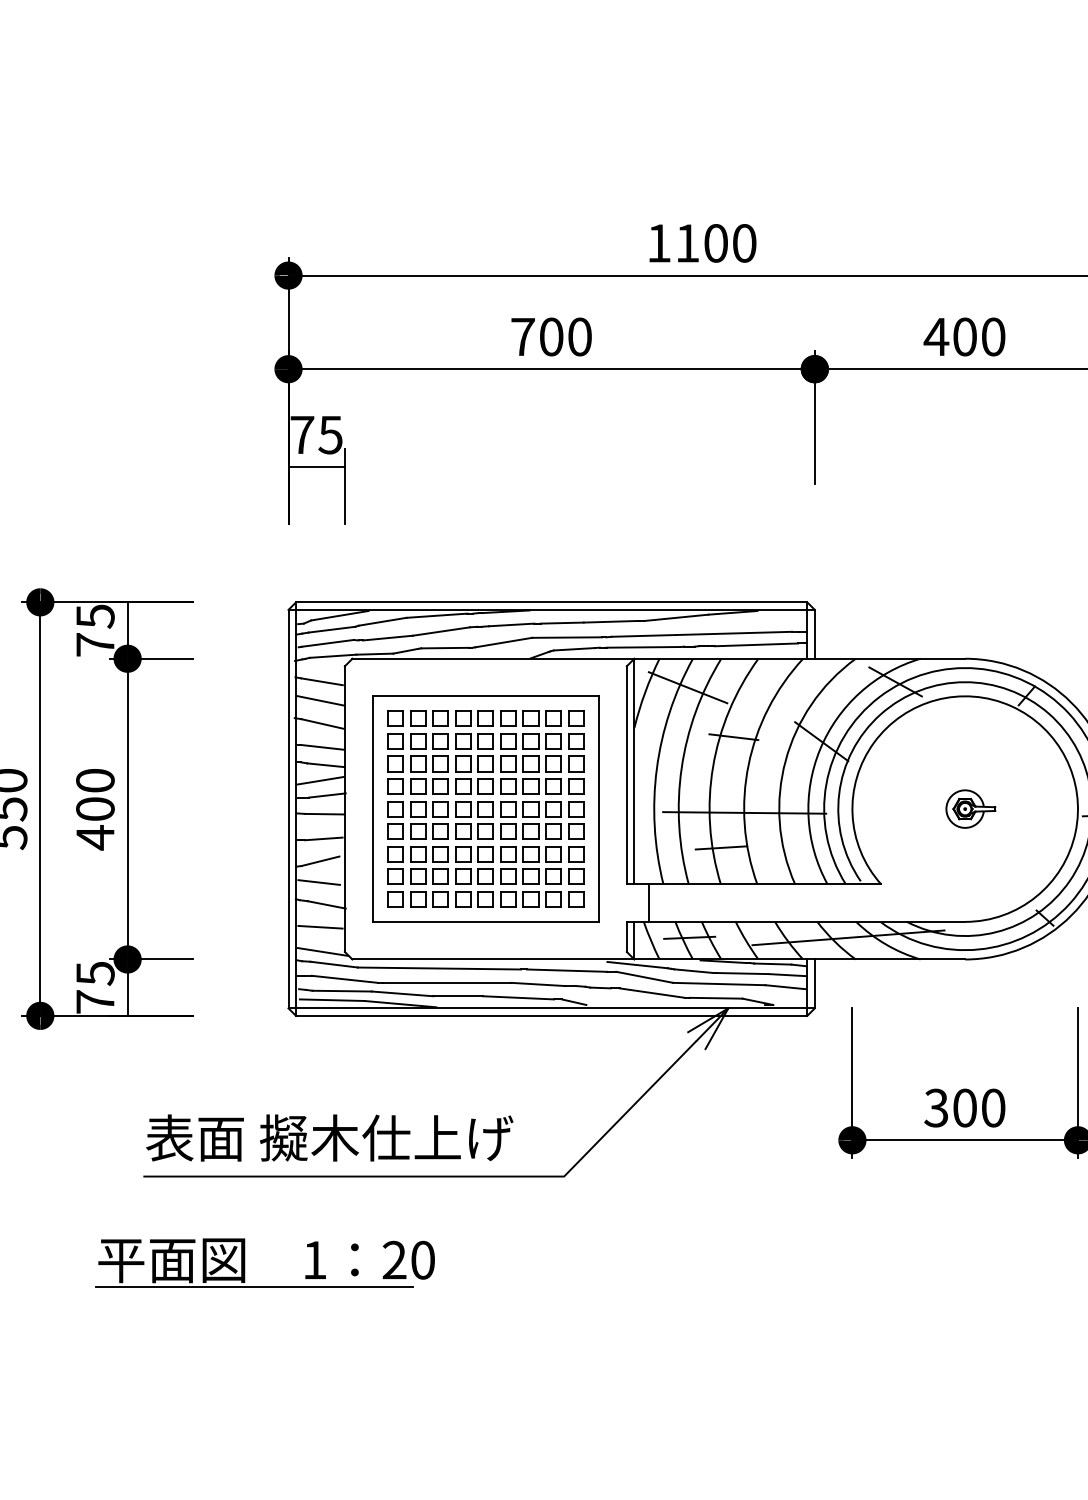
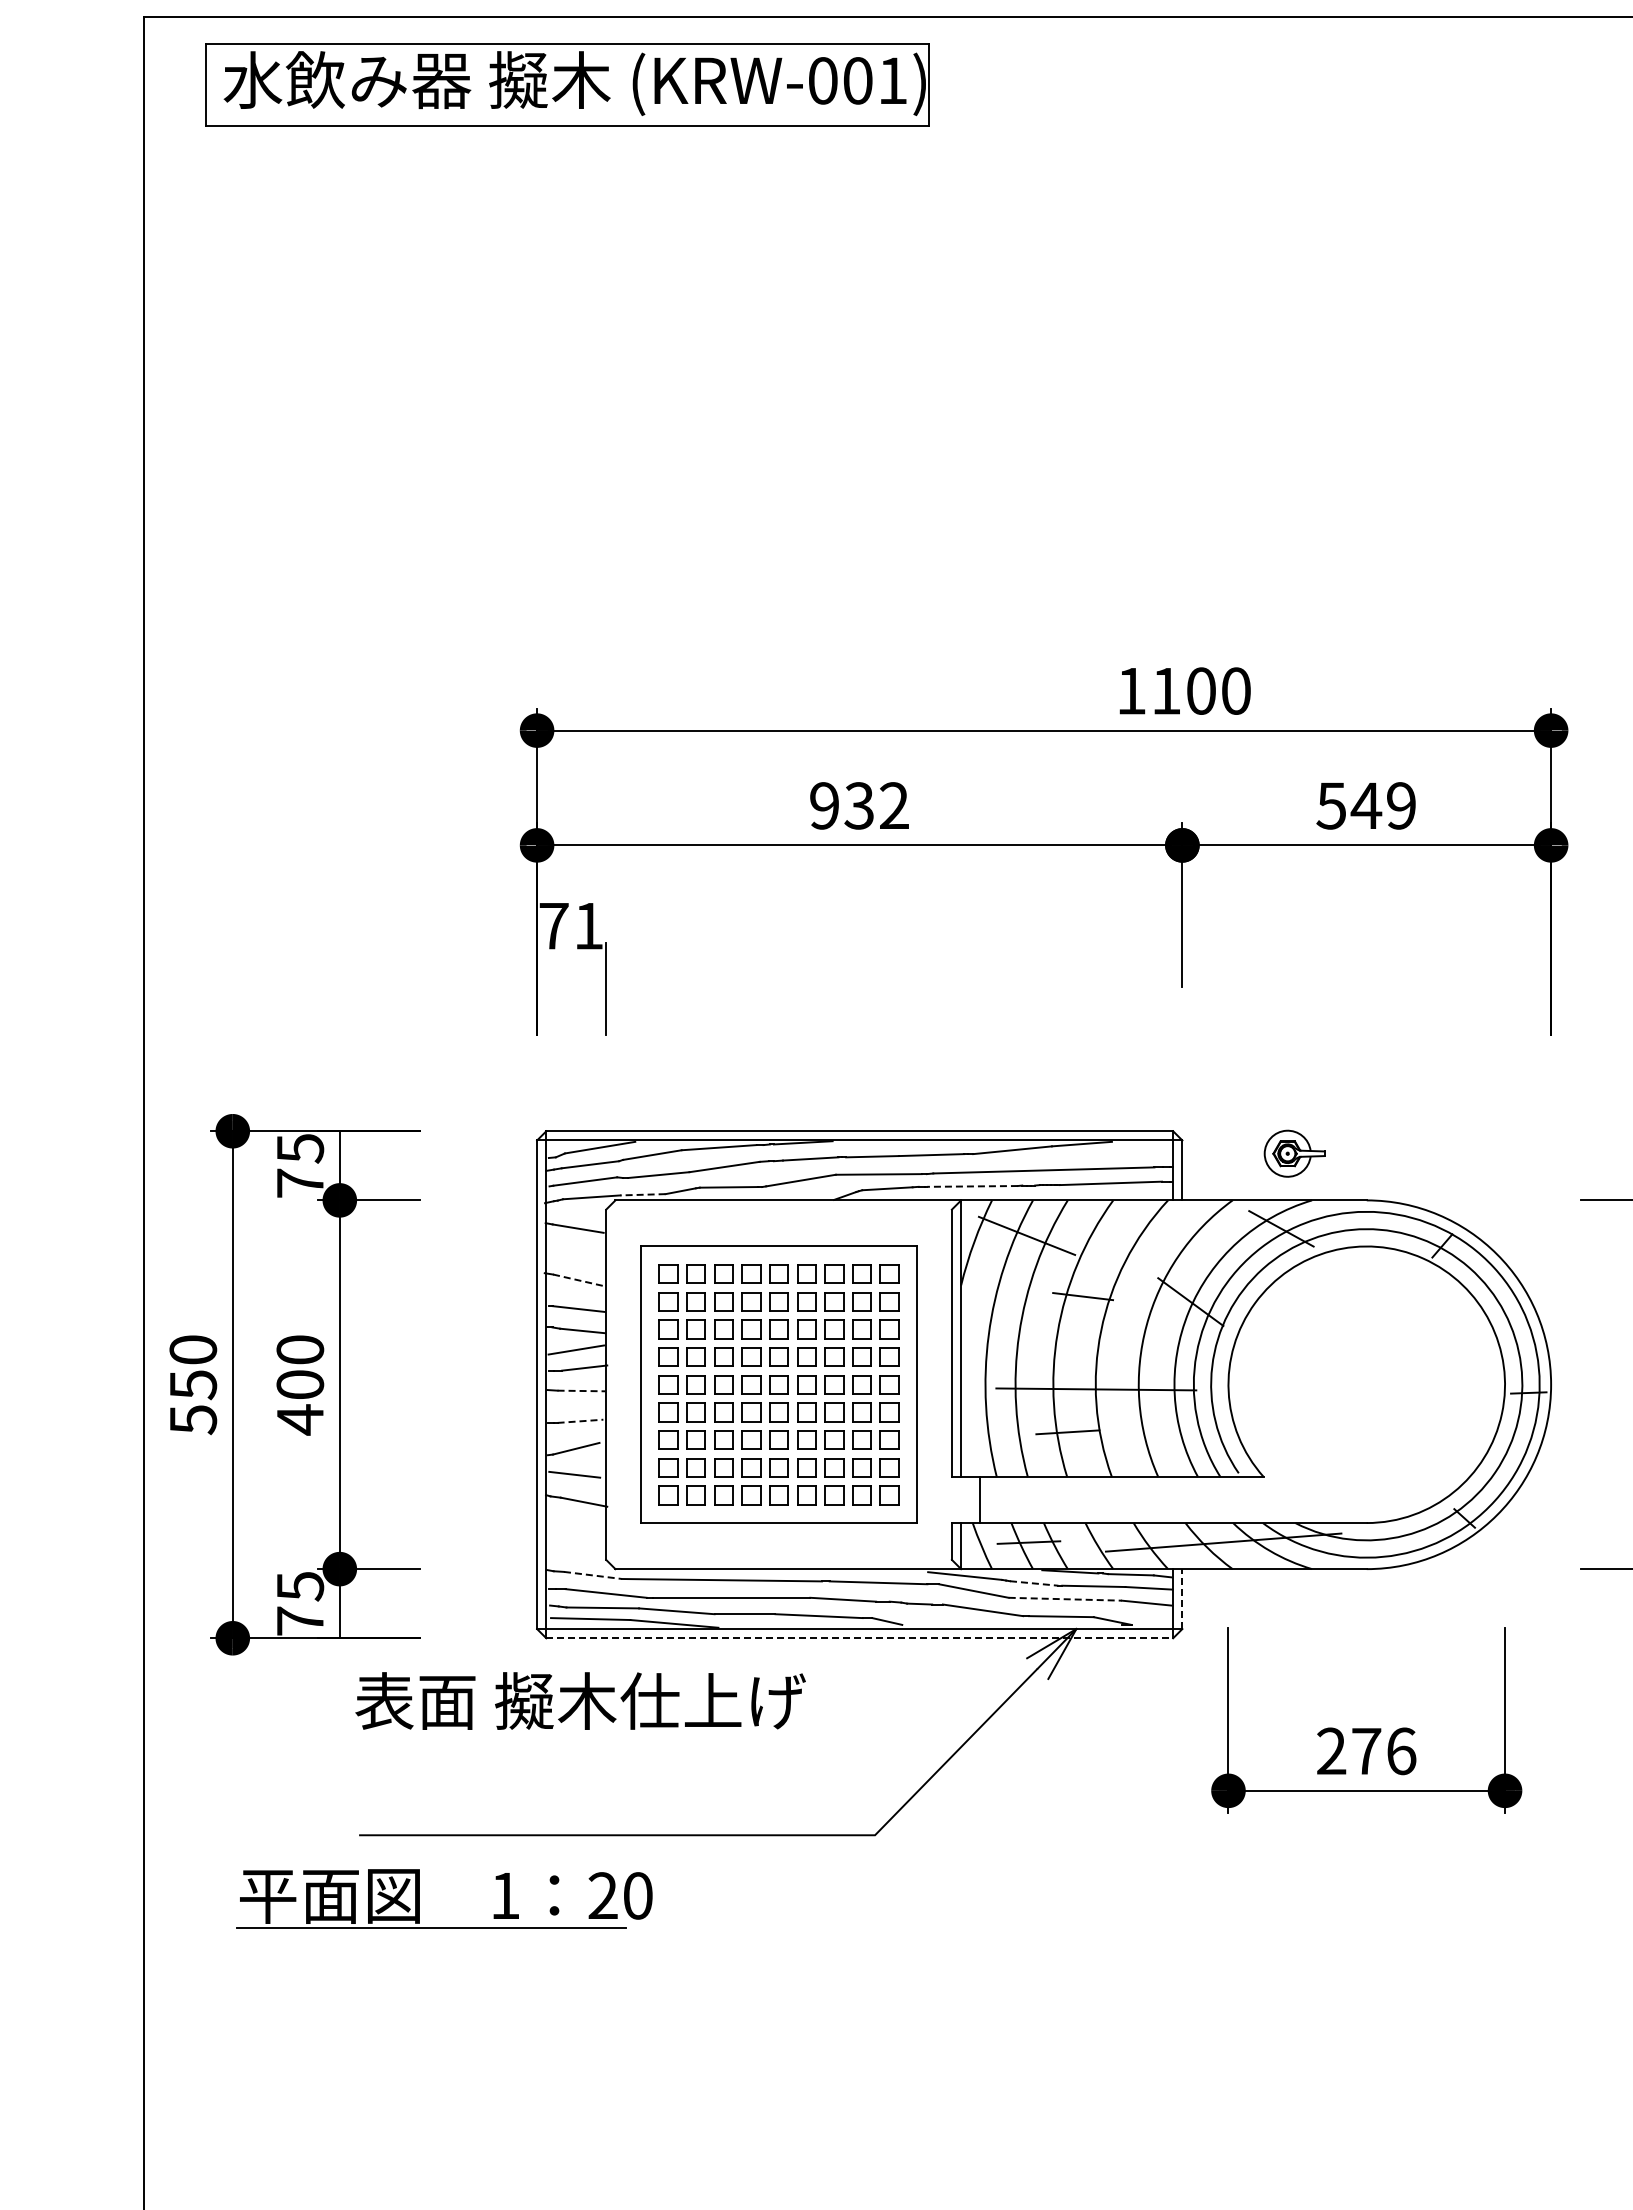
text: (702, 242) -> (1184, 690), moved
text: (551, 336) -> (859, 805), 700 -> 932
text: (964, 336) -> (1365, 805), 400 -> 549
text: (330, 435) -> (588, 926), 75 -> 71
line: (316, 467) -> (571, 965), removed
line: (643, 647) -> (972, 1186), solid -> dashed
line: (375, 653) -> (643, 1194), solid -> dashed
line: (320, 700) -> (576, 1251), removed
line: (323, 724) -> (579, 1280), solid -> dashed
part: (970, 808) -> (1294, 1153), moved
line: (324, 813) -> (581, 1390), solid -> dashed
line: (323, 839) -> (580, 1421), solid -> dashed
line: (320, 927) -> (576, 1529), removed
line: (323, 951) -> (579, 1559), removed
line: (334, 964) -> (593, 1575), solid -> dashed
line: (694, 971) -> (1034, 1583), solid -> dashed
line: (719, 984) -> (1065, 1599), solid -> dashed
line: (814, 984) -> (1182, 1599), solid -> dashed
line: (552, 1016) -> (860, 1638), solid -> dashed
text: (964, 1108) -> (1366, 1751), 300 -> 276
text: (329, 1137) -> (580, 1700), moved
part: (244, 1262) -> (419, 1898), moved

